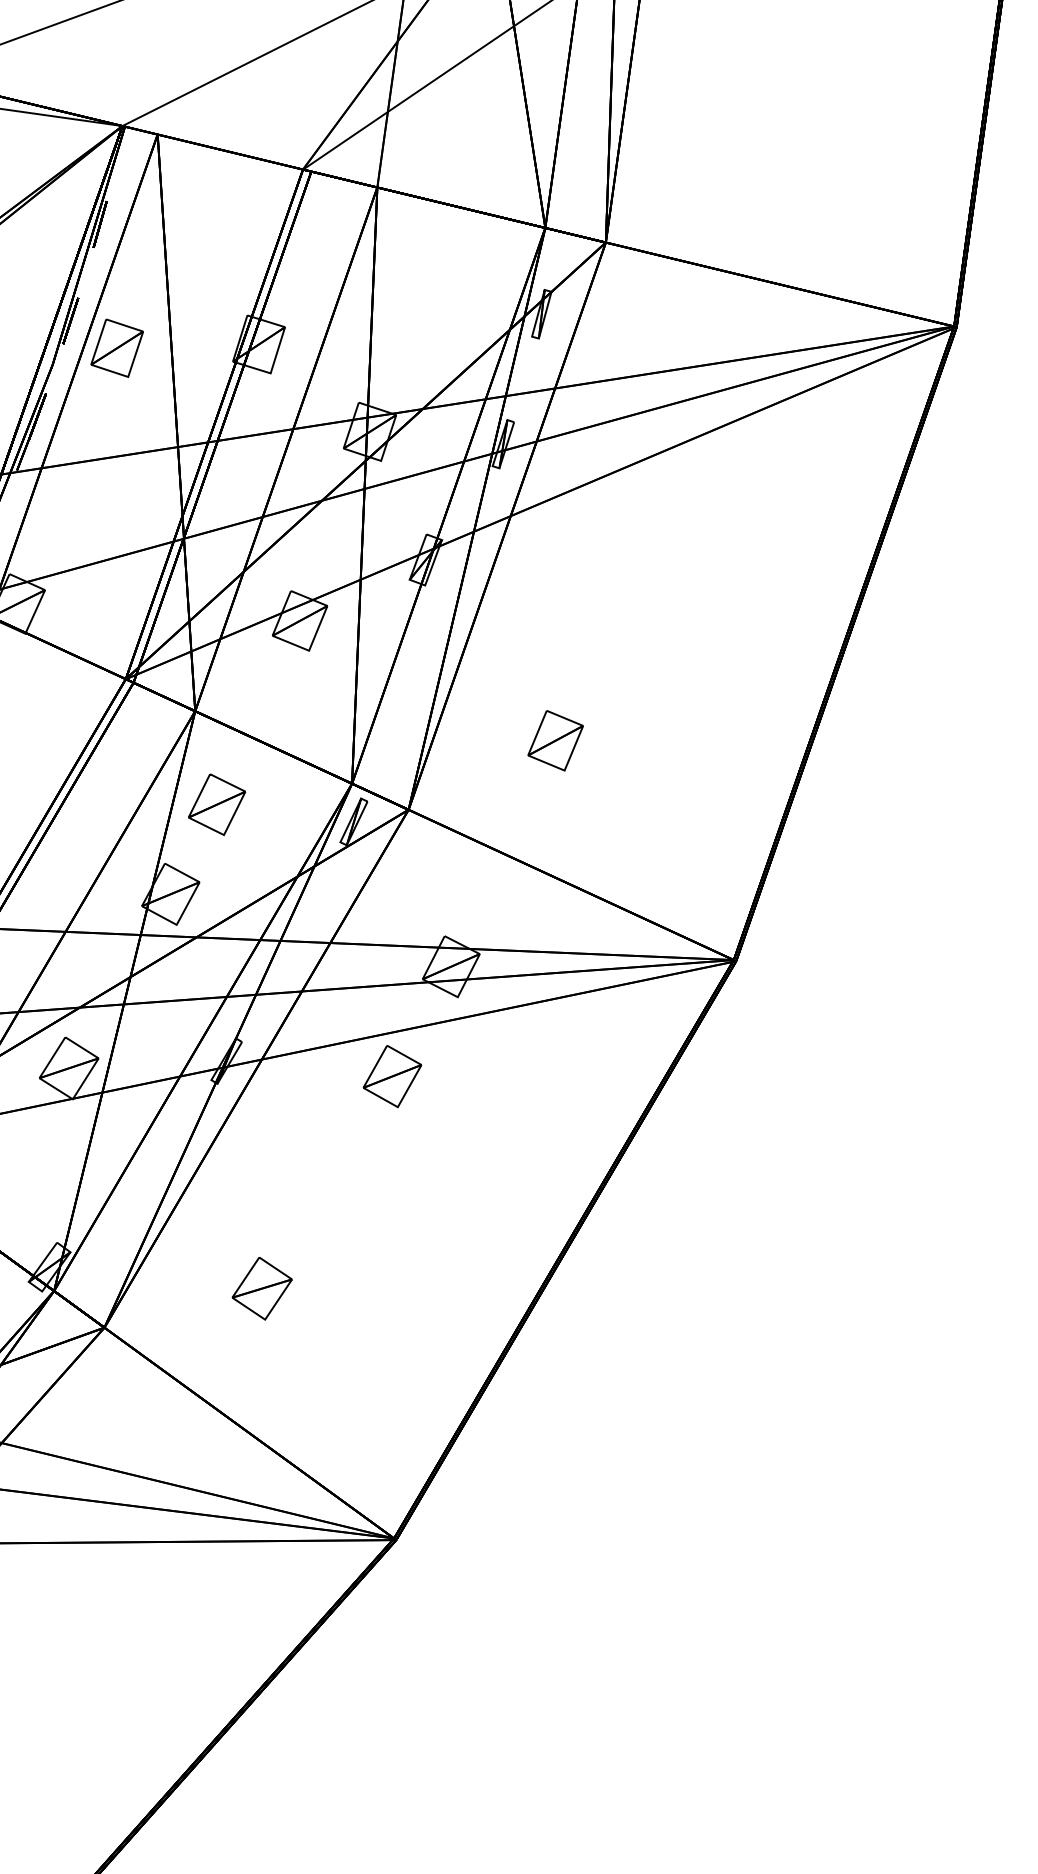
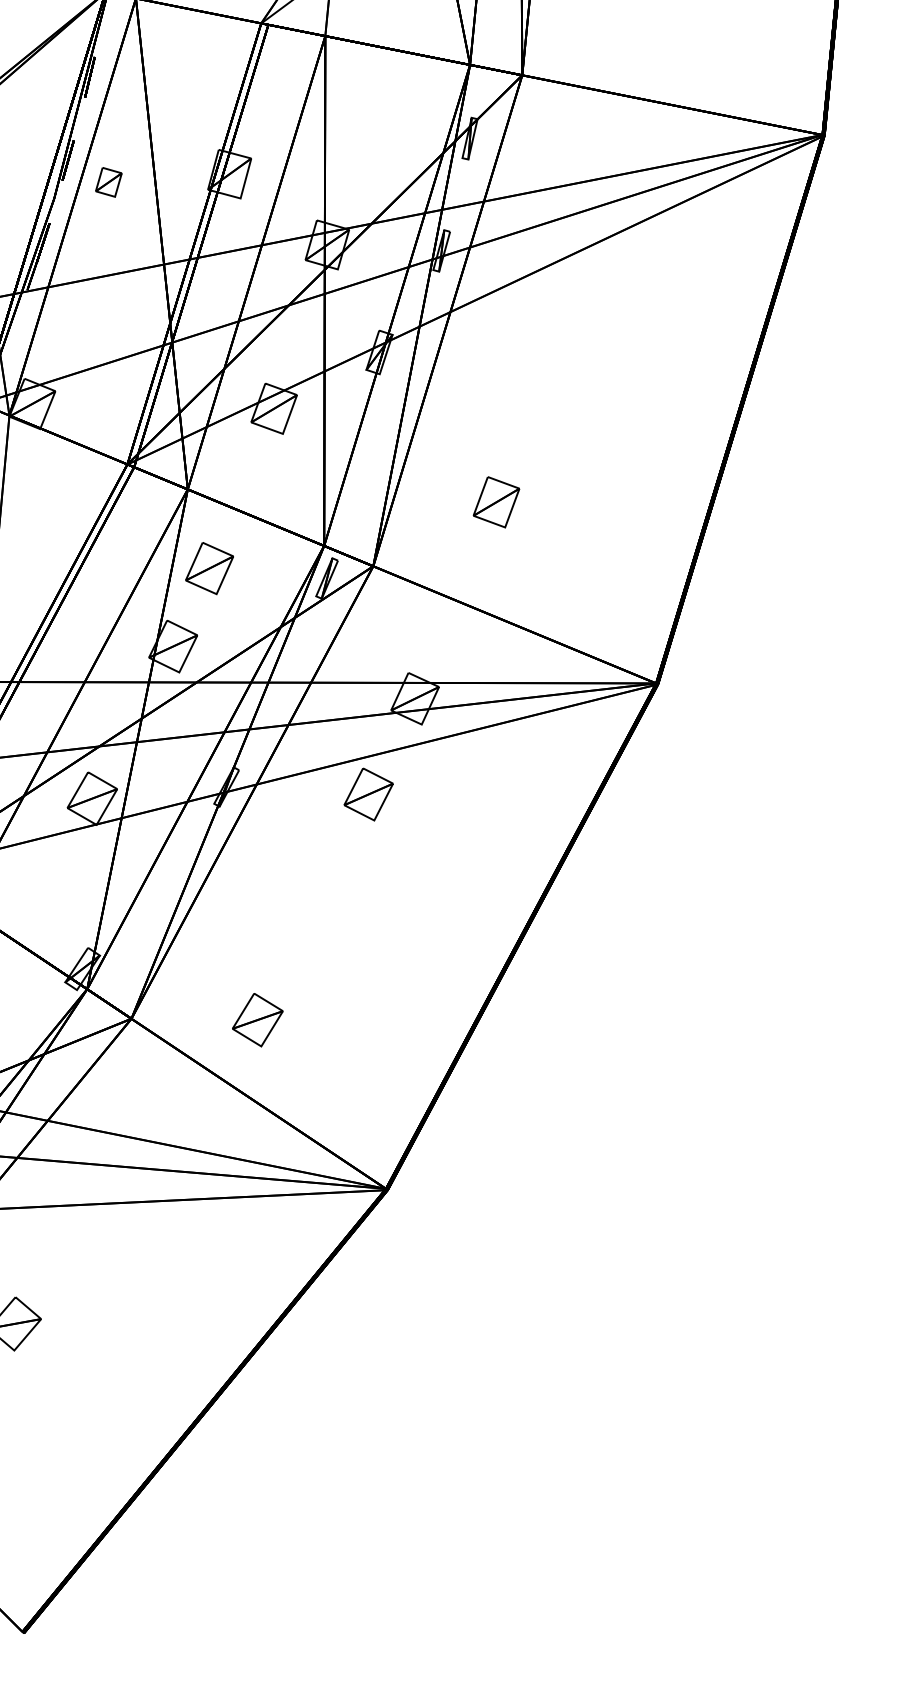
part: (116, 348) -> (108, 182), size x0.6
part: (261, 1289) -> (257, 1020), moved

